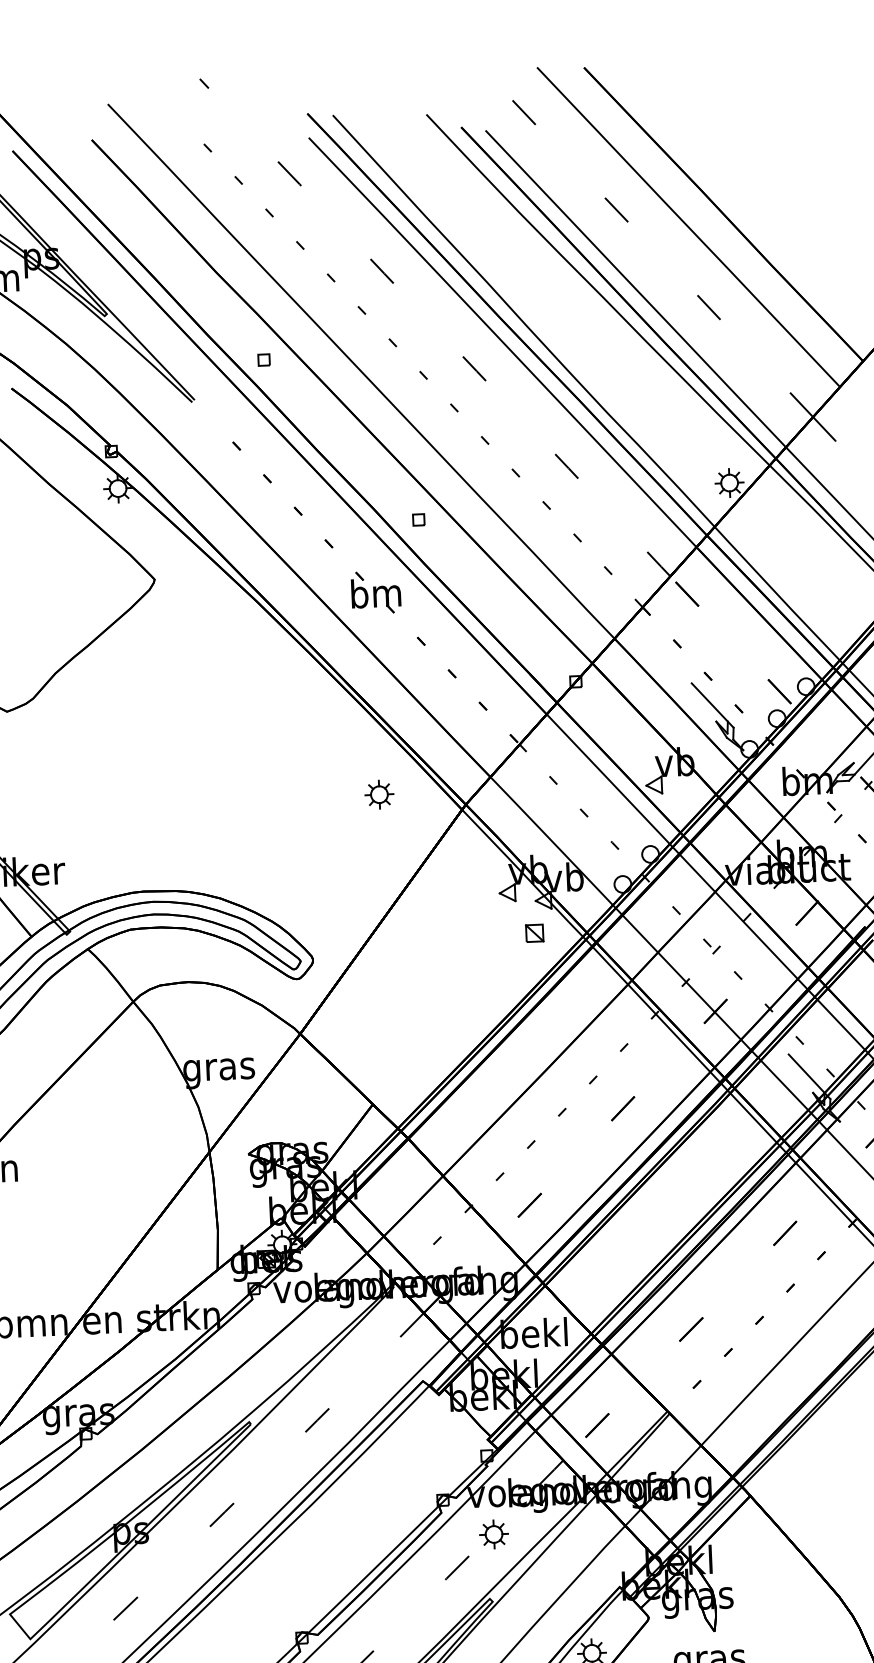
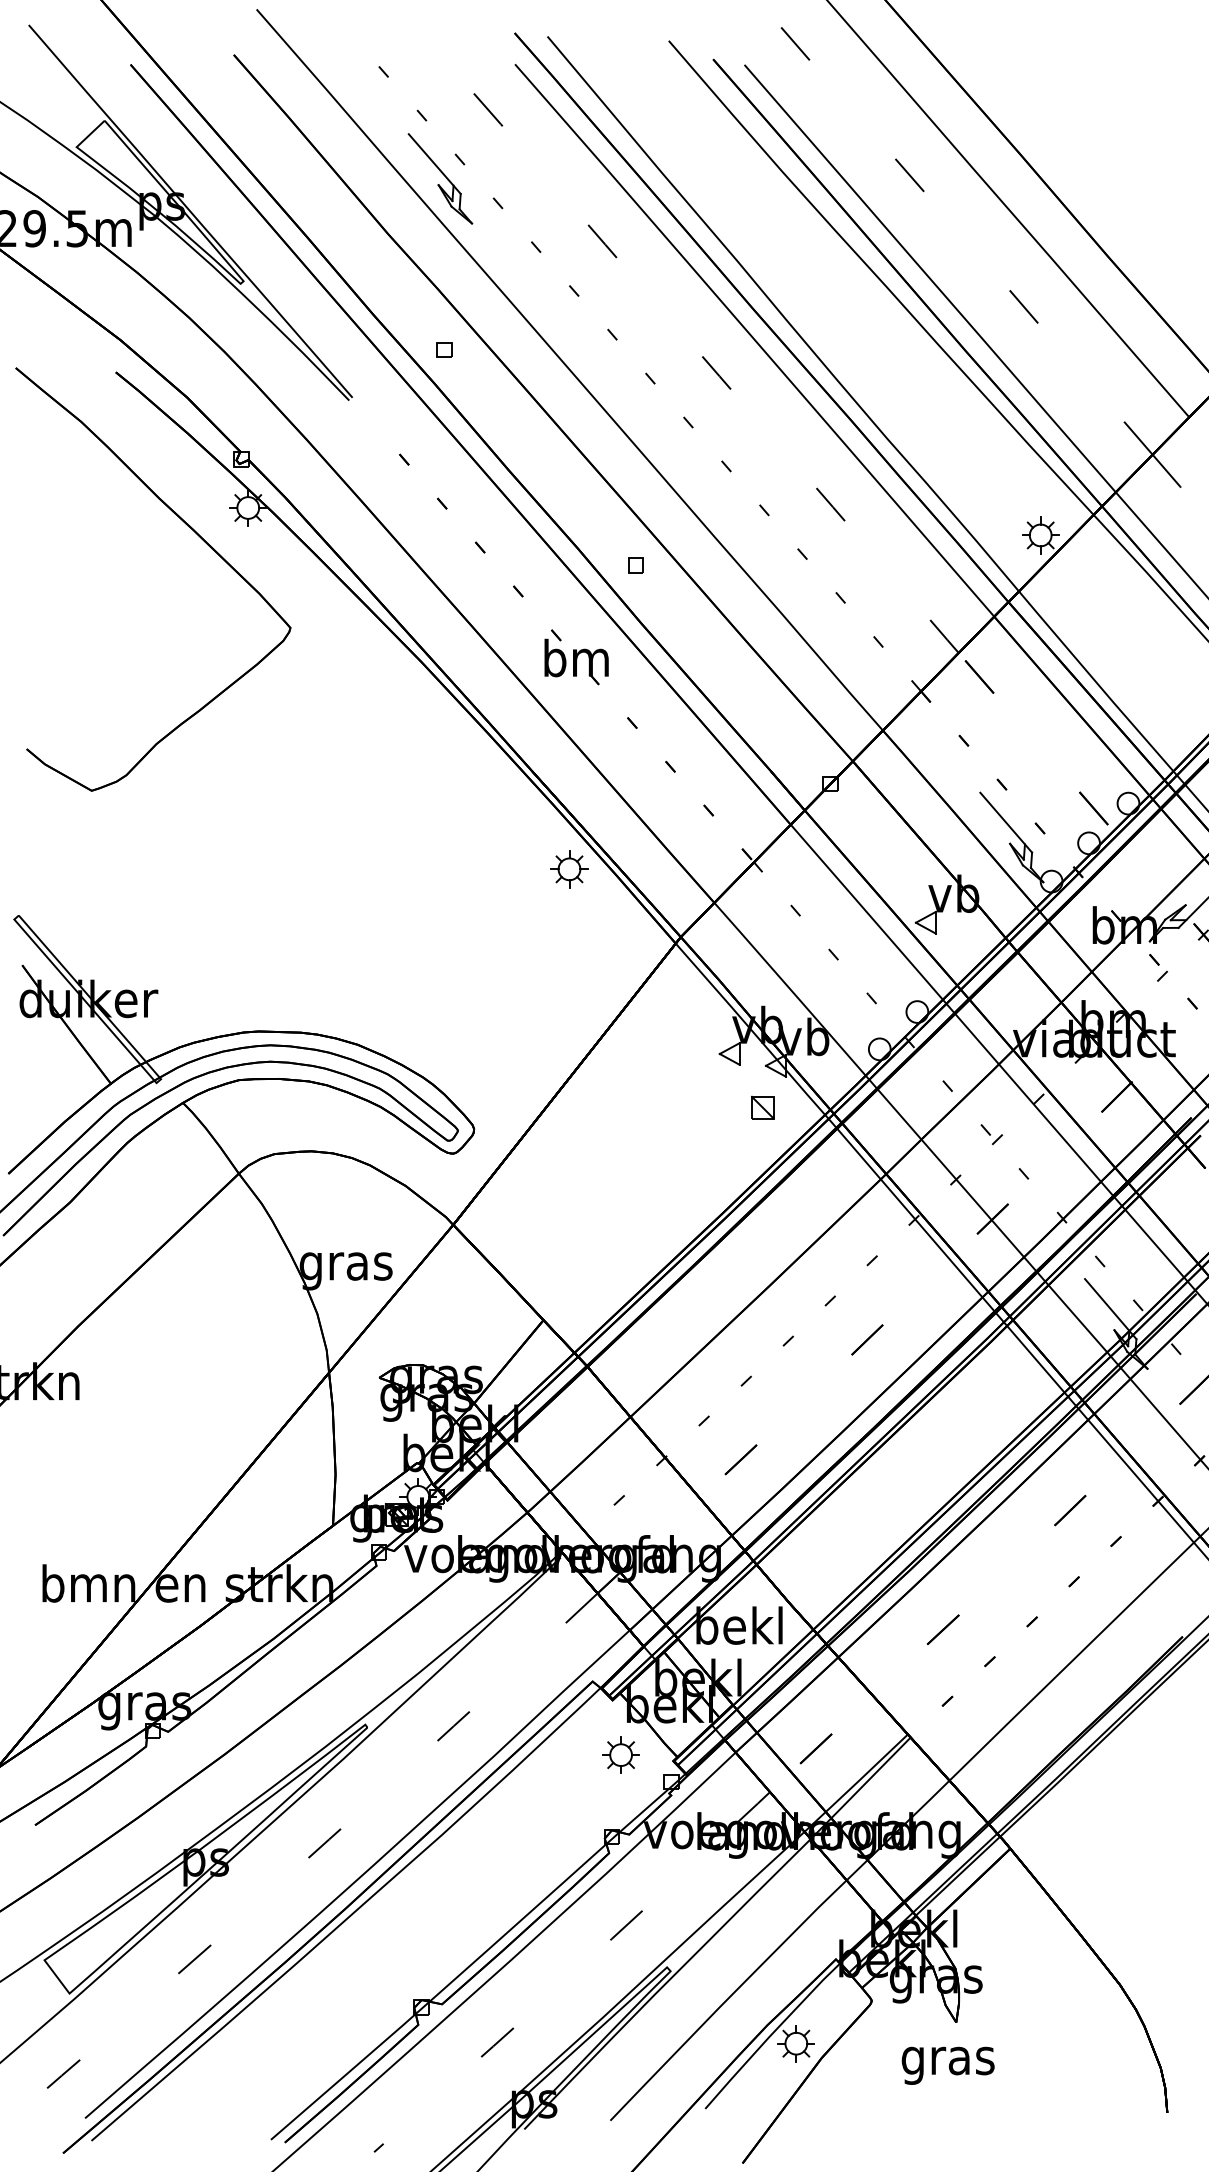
part: (255, 228) -> (440, 178), added
part: (379, 794) -> (569, 869), moved
part: (493, 1533) -> (620, 1754), moved

